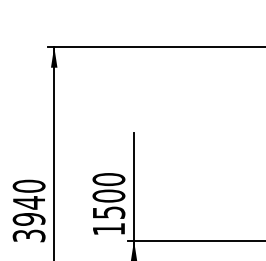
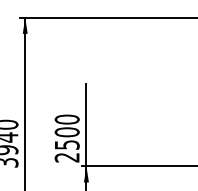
text: (108, 229) -> (66, 157), 1500 -> 2500

